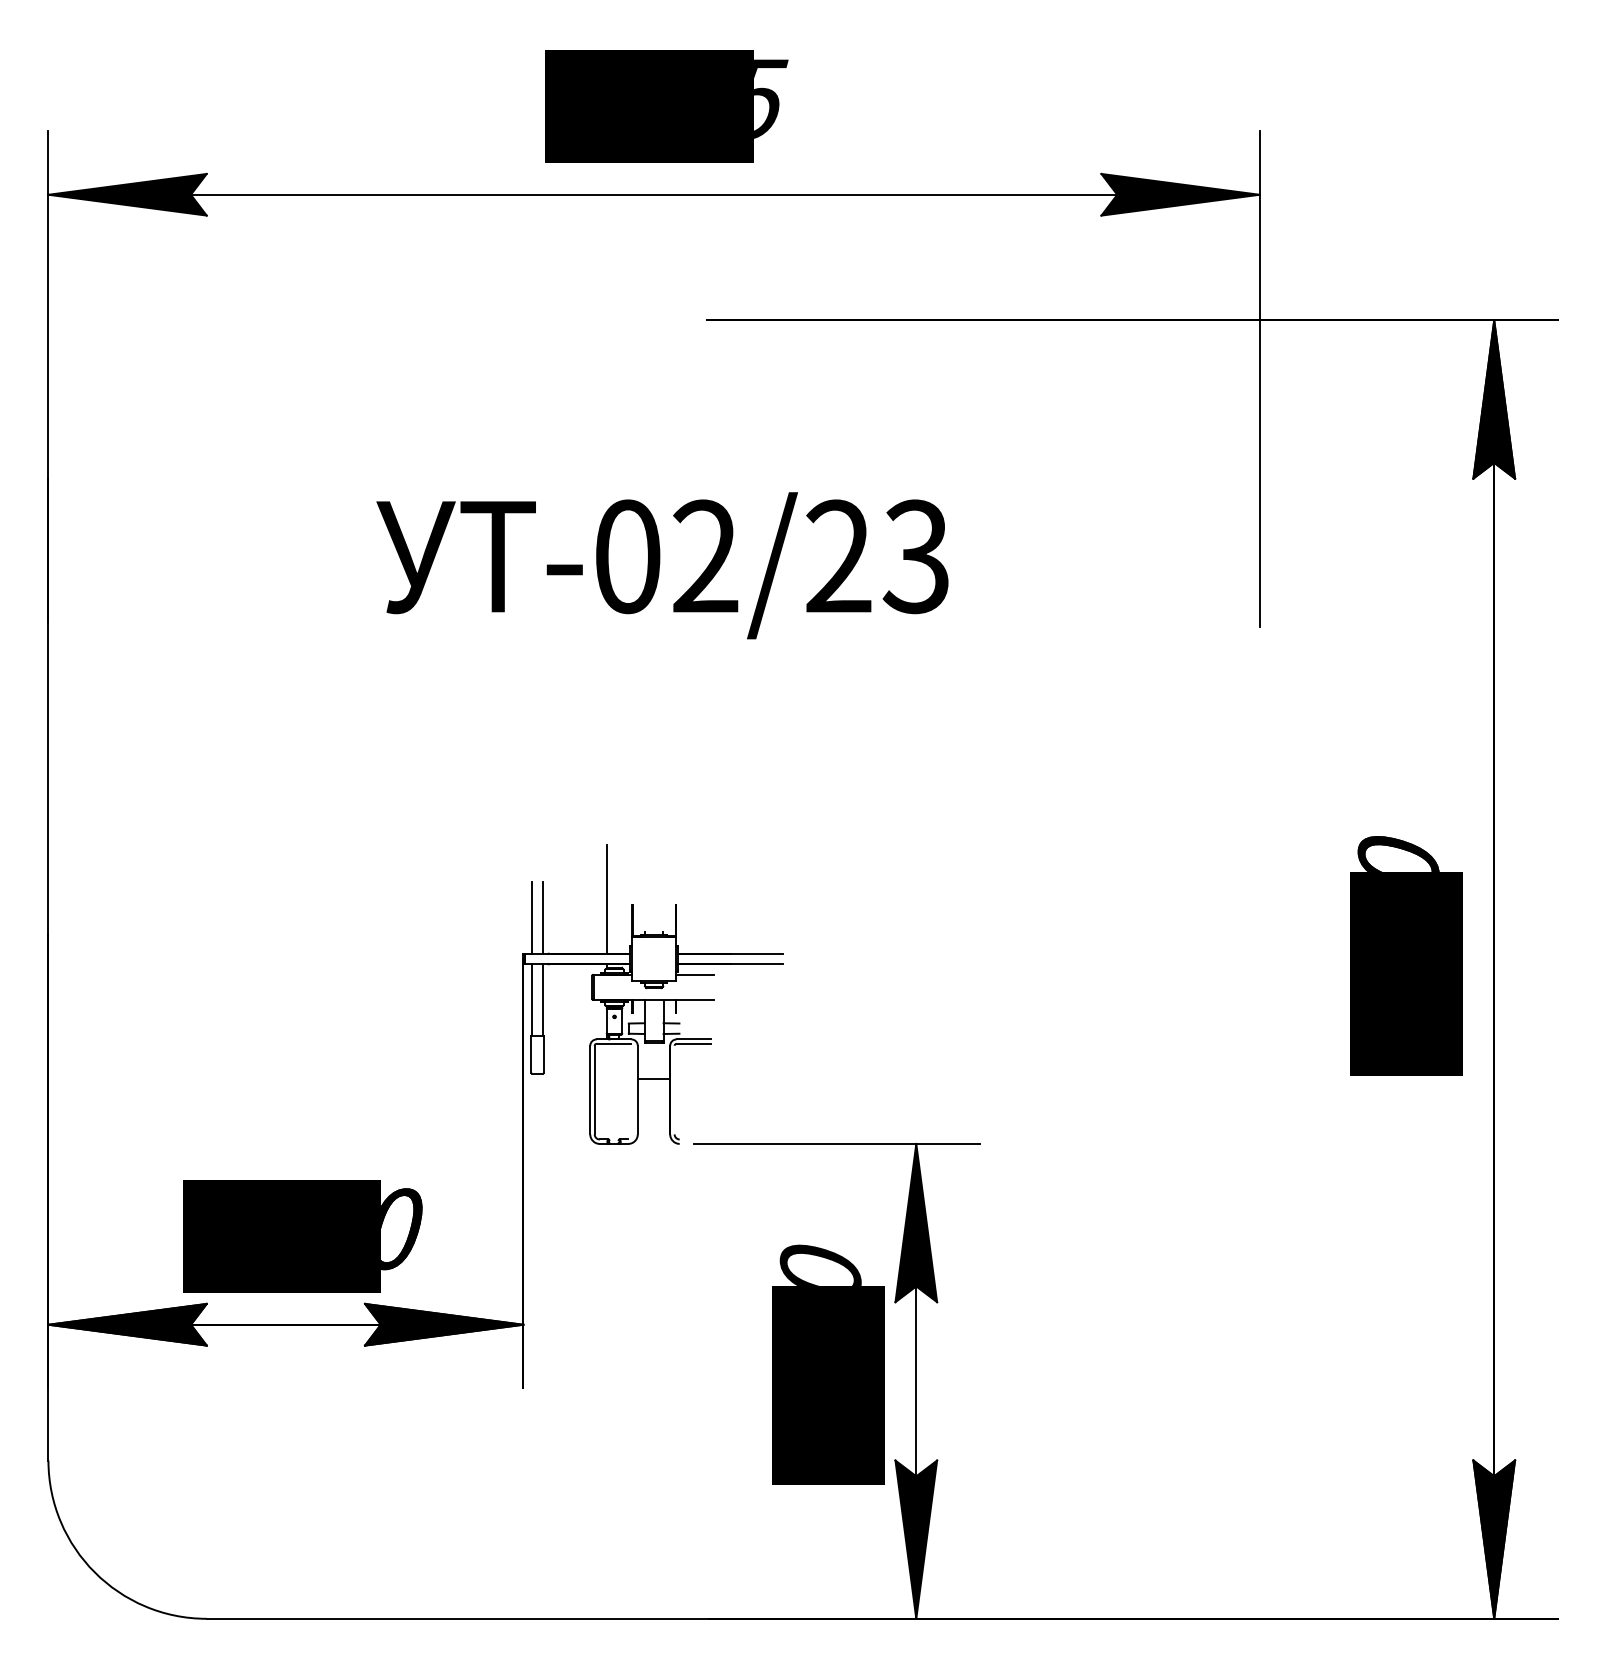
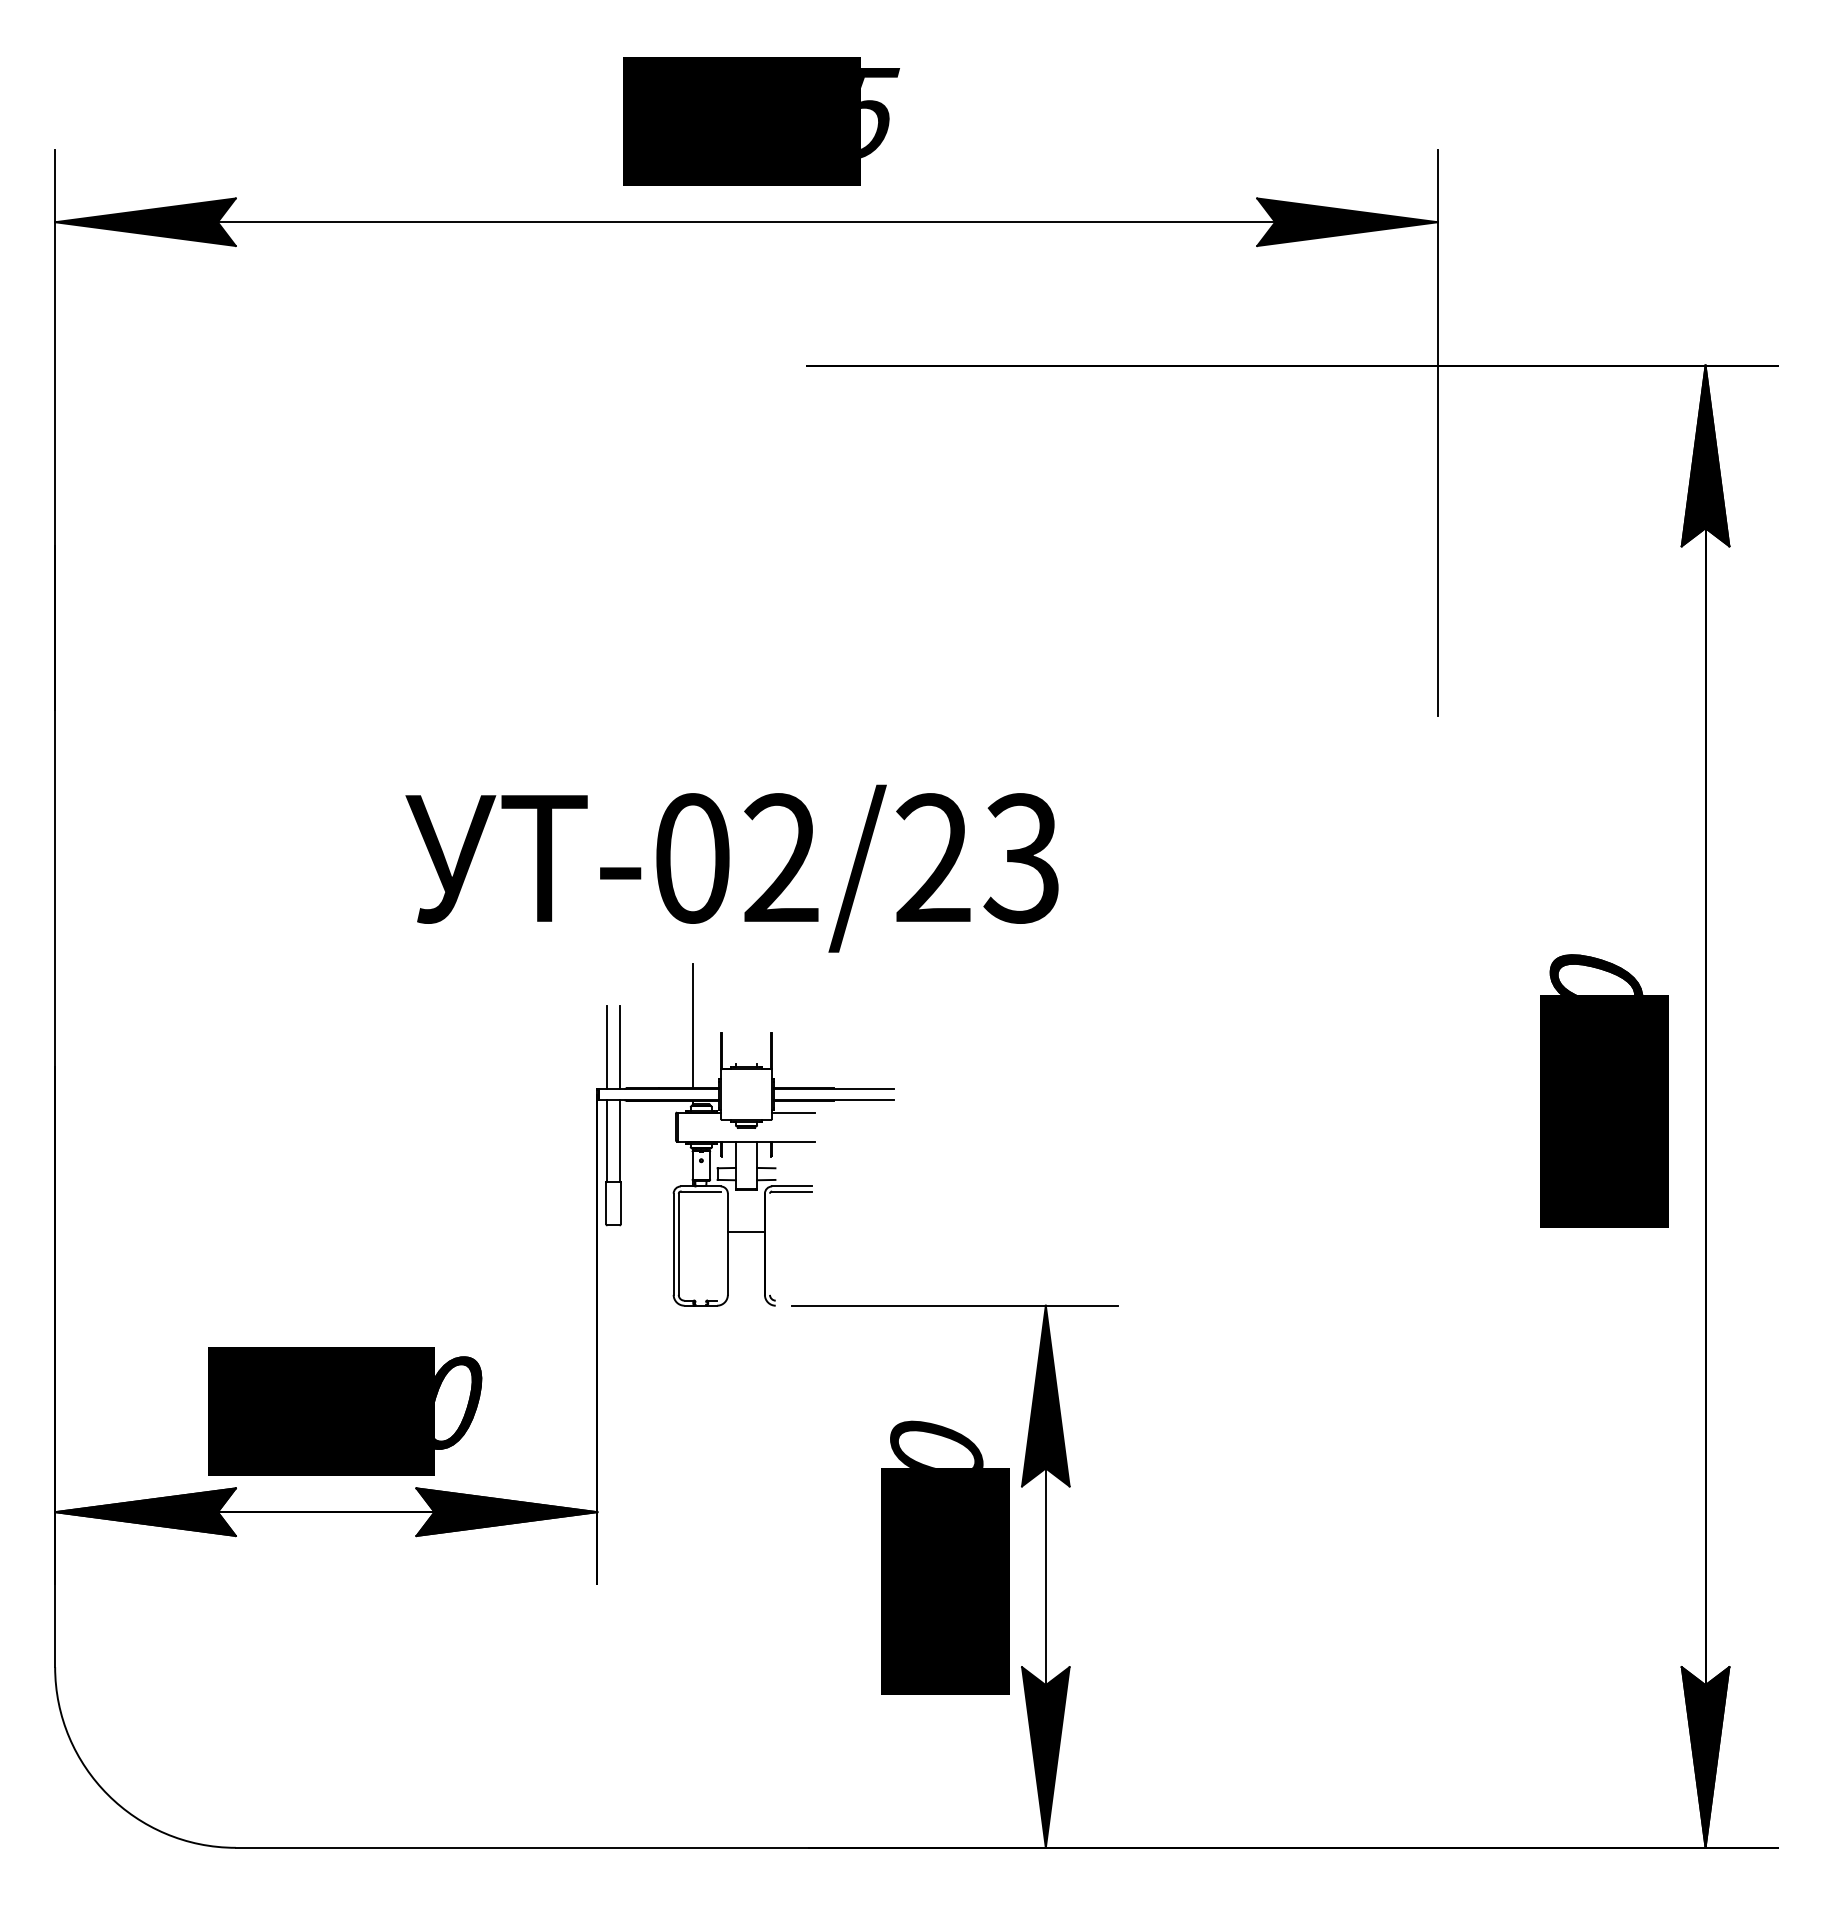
text: (661, 565) -> (731, 868), moved

